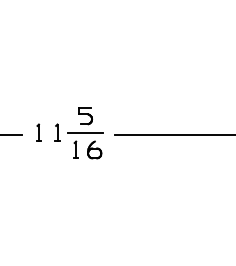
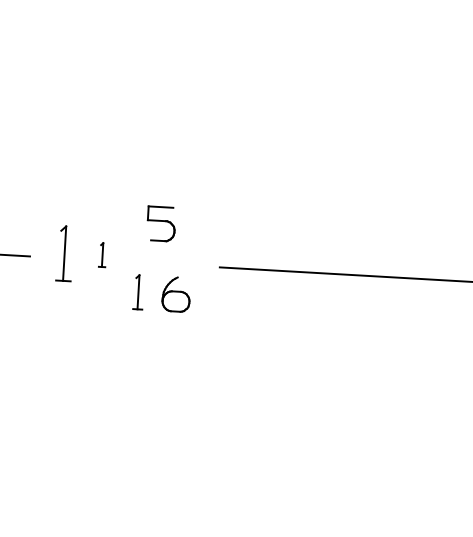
part: (38, 132) -> (63, 252), size x1.6
part: (57, 132) -> (102, 254), size x0.7
line: (85, 132) -> (159, 257), removed

